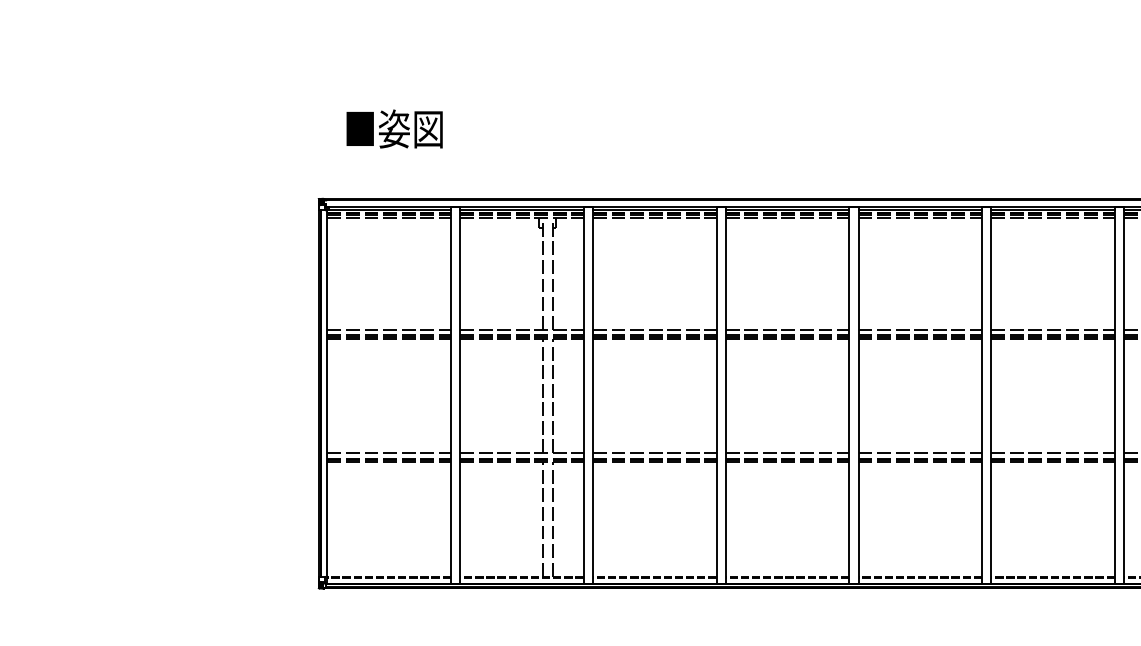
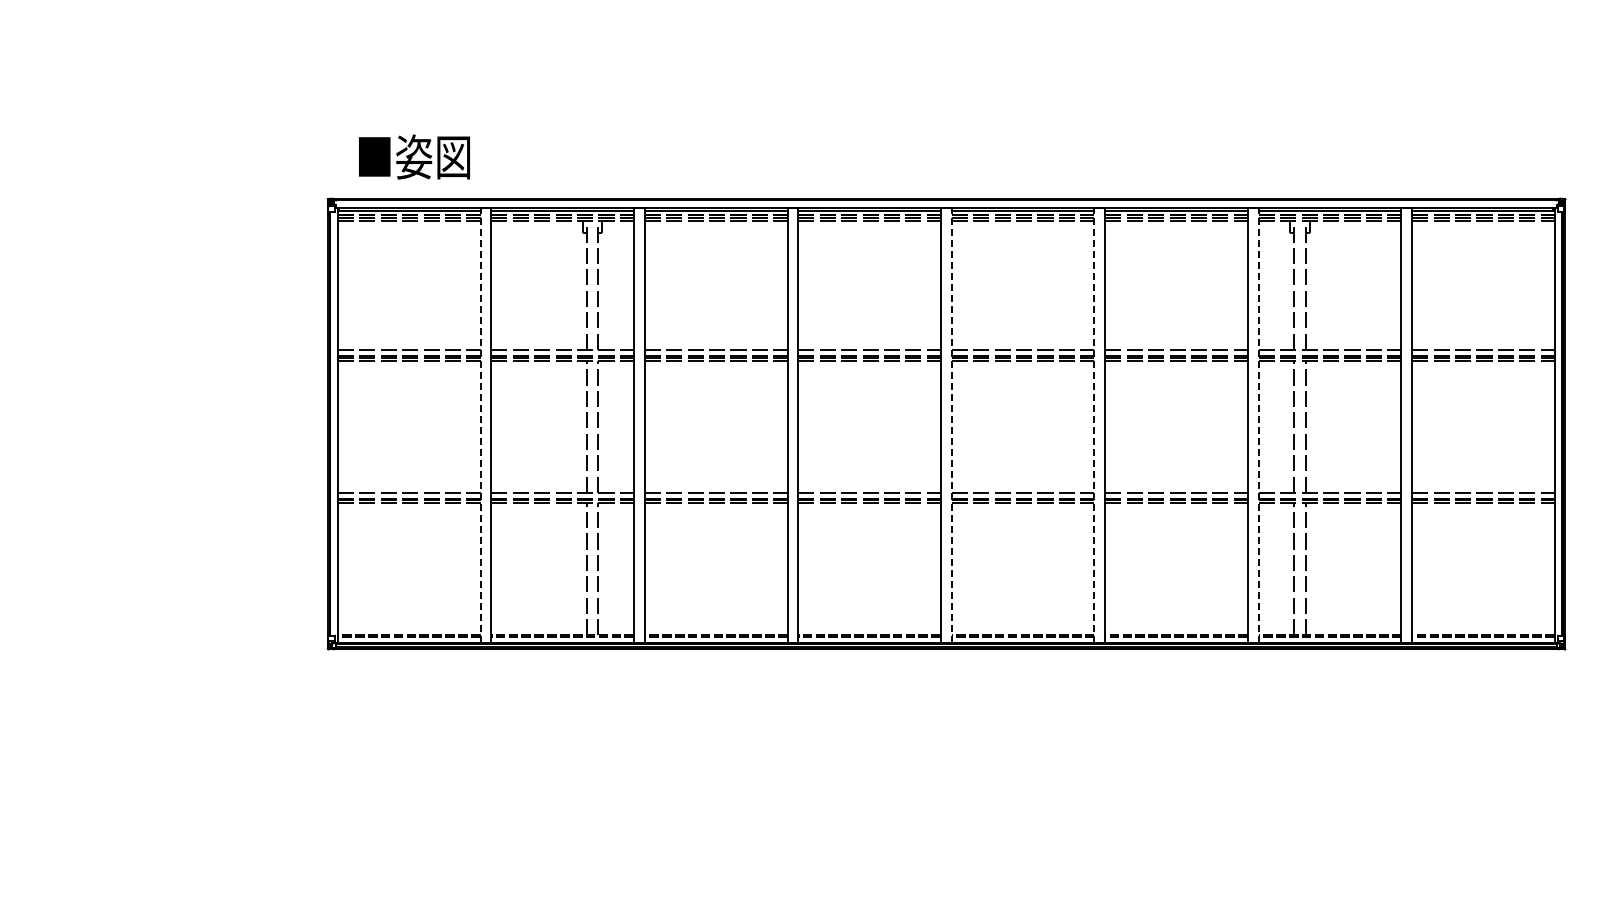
text: (394, 128) -> (414, 156), moved
line: (450, 395) -> (480, 425), solid -> dashed
line: (858, 395) -> (951, 425), solid -> dashed
line: (982, 395) -> (1094, 425), solid -> dashed
line: (1123, 395) -> (1258, 425), solid -> dashed

